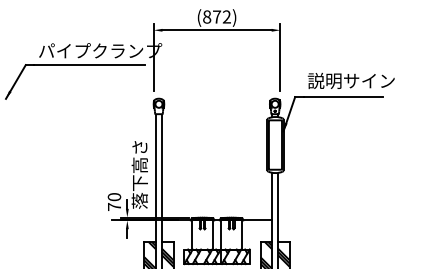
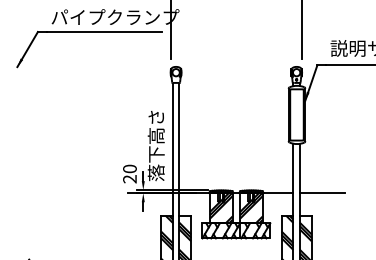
text: (113, 206) -> (128, 178), 70 -> 20
line: (299, 220) -> (321, 193), added
hatch: (202, 234) -> (221, 207), added
hatch: (231, 234) -> (251, 207), added

